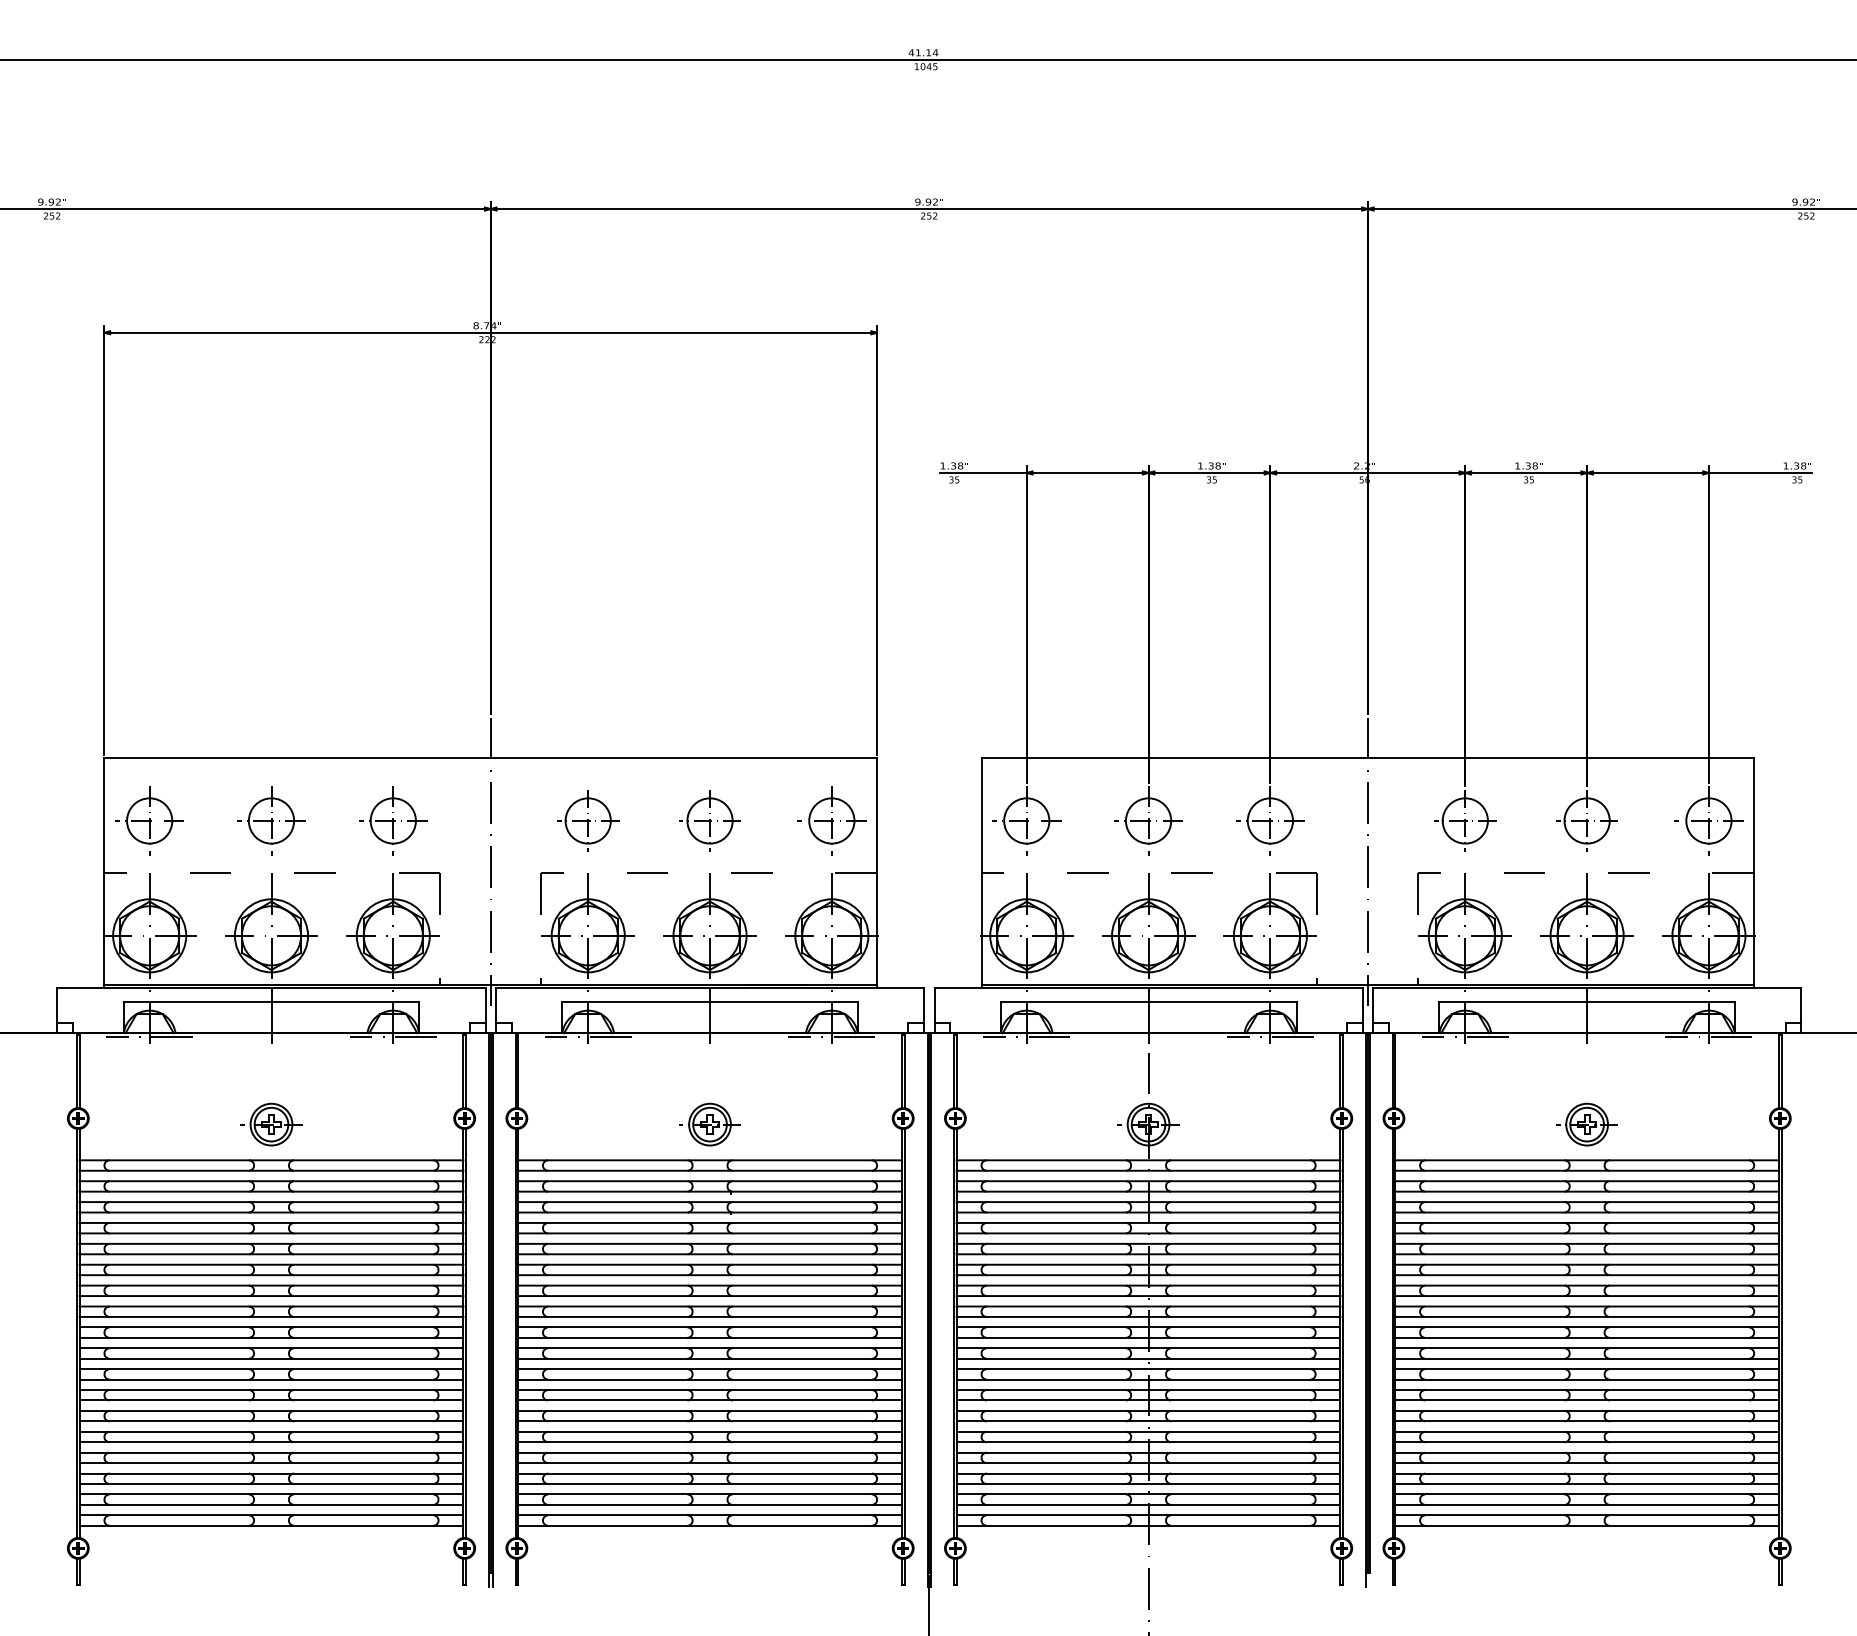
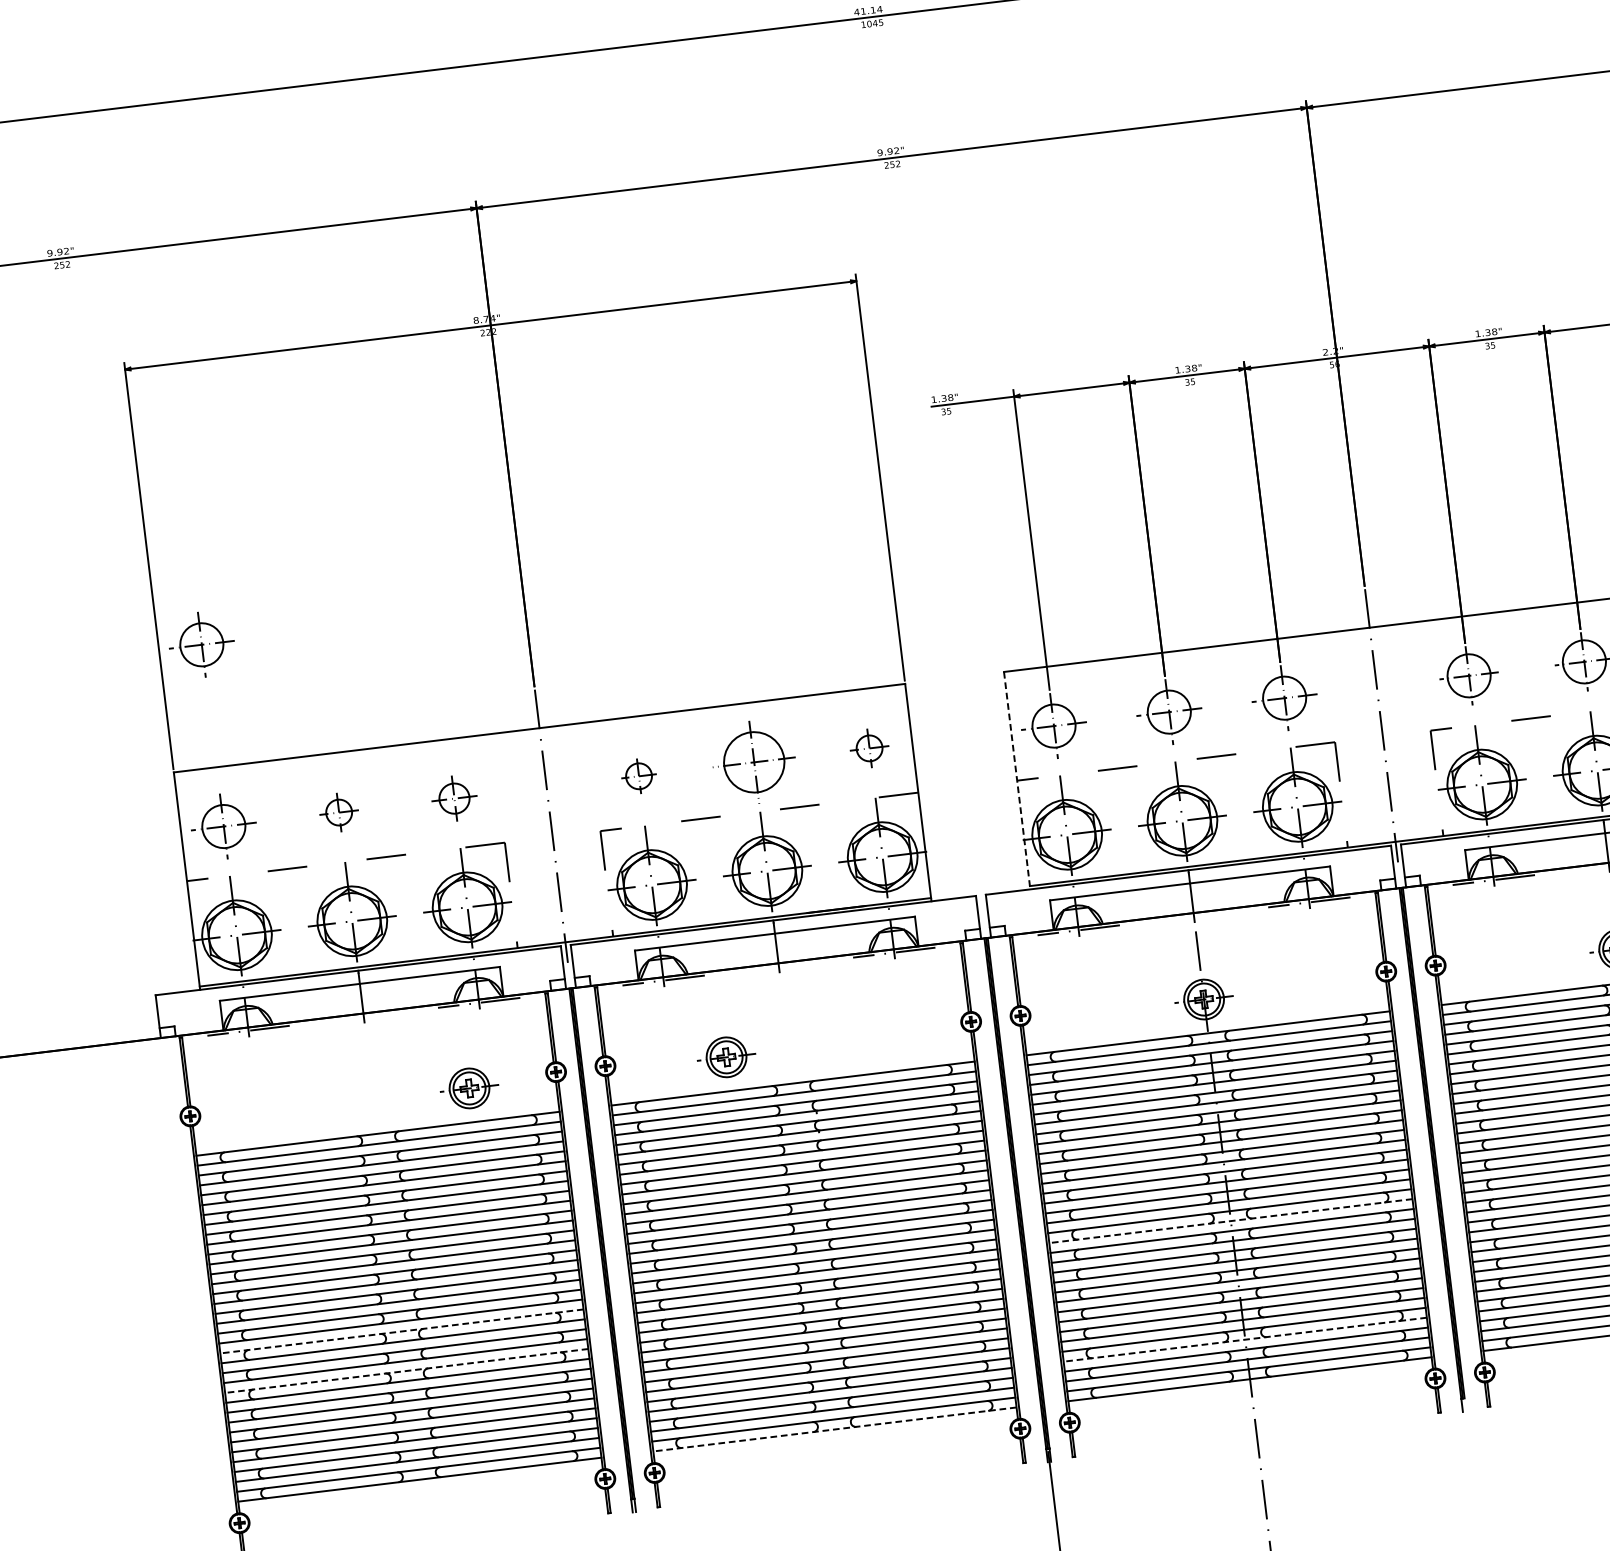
part: (149, 628) -> (201, 644), added
part: (271, 820) -> (339, 812), size x0.6
part: (393, 820) -> (454, 798), size x0.7
part: (588, 820) -> (639, 775), size x0.6
part: (709, 820) -> (753, 761), size x1.4
part: (831, 820) -> (869, 748), size x0.6
line: (981, 873) -> (1017, 780), solid -> dashed
part: (271, 1124) -> (469, 1088), moved
part: (709, 1124) -> (726, 1057), moved
line: (1148, 1358) -> (1230, 1220), solid -> dashed
line: (271, 1369) -> (401, 1331), solid -> dashed
line: (271, 1410) -> (406, 1370), solid -> dashed
line: (1148, 1484) -> (1245, 1340), solid -> dashed
line: (710, 1525) -> (835, 1429), solid -> dashed

